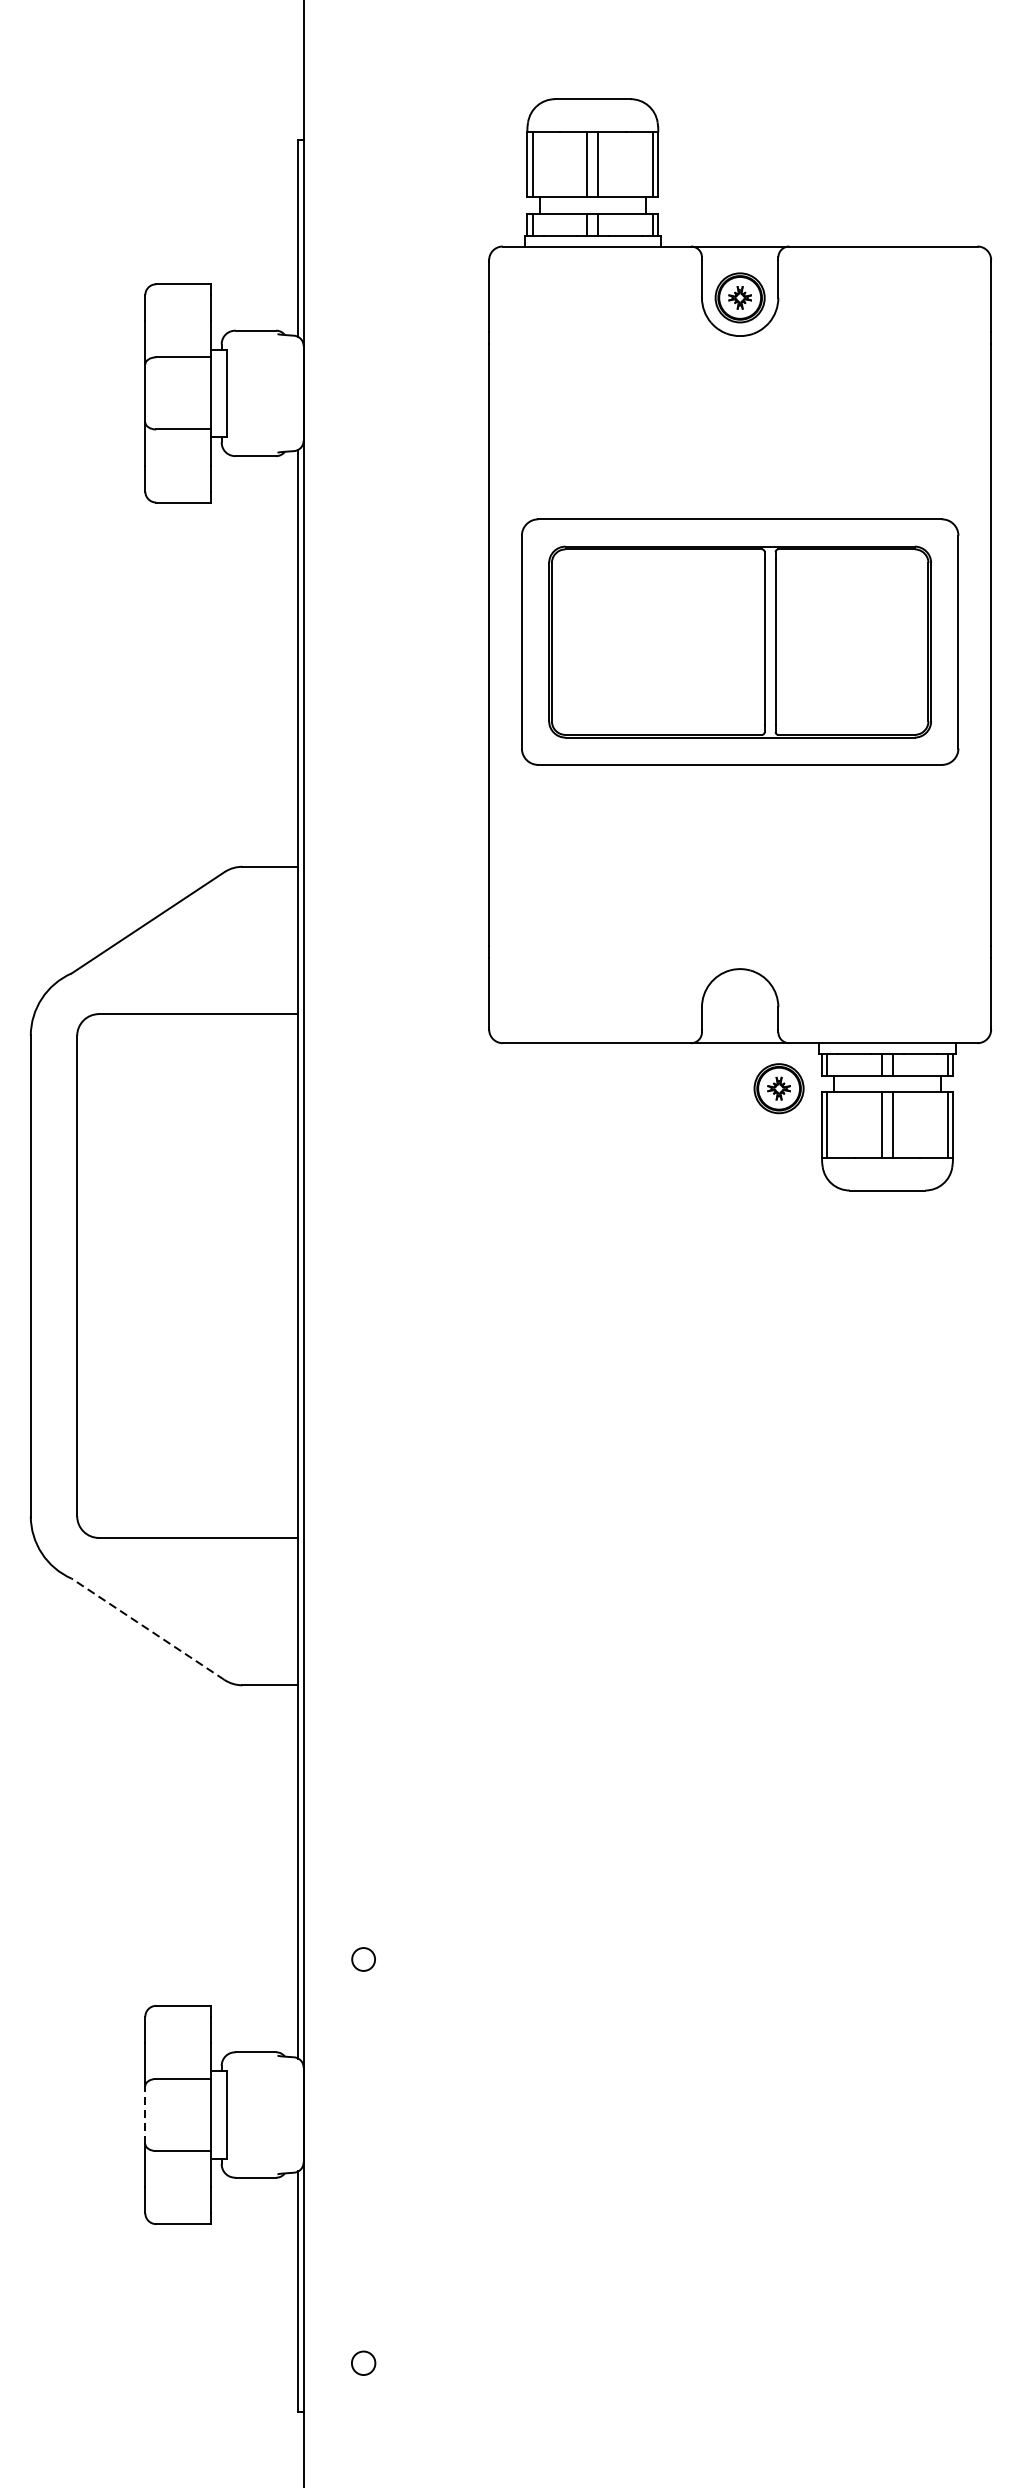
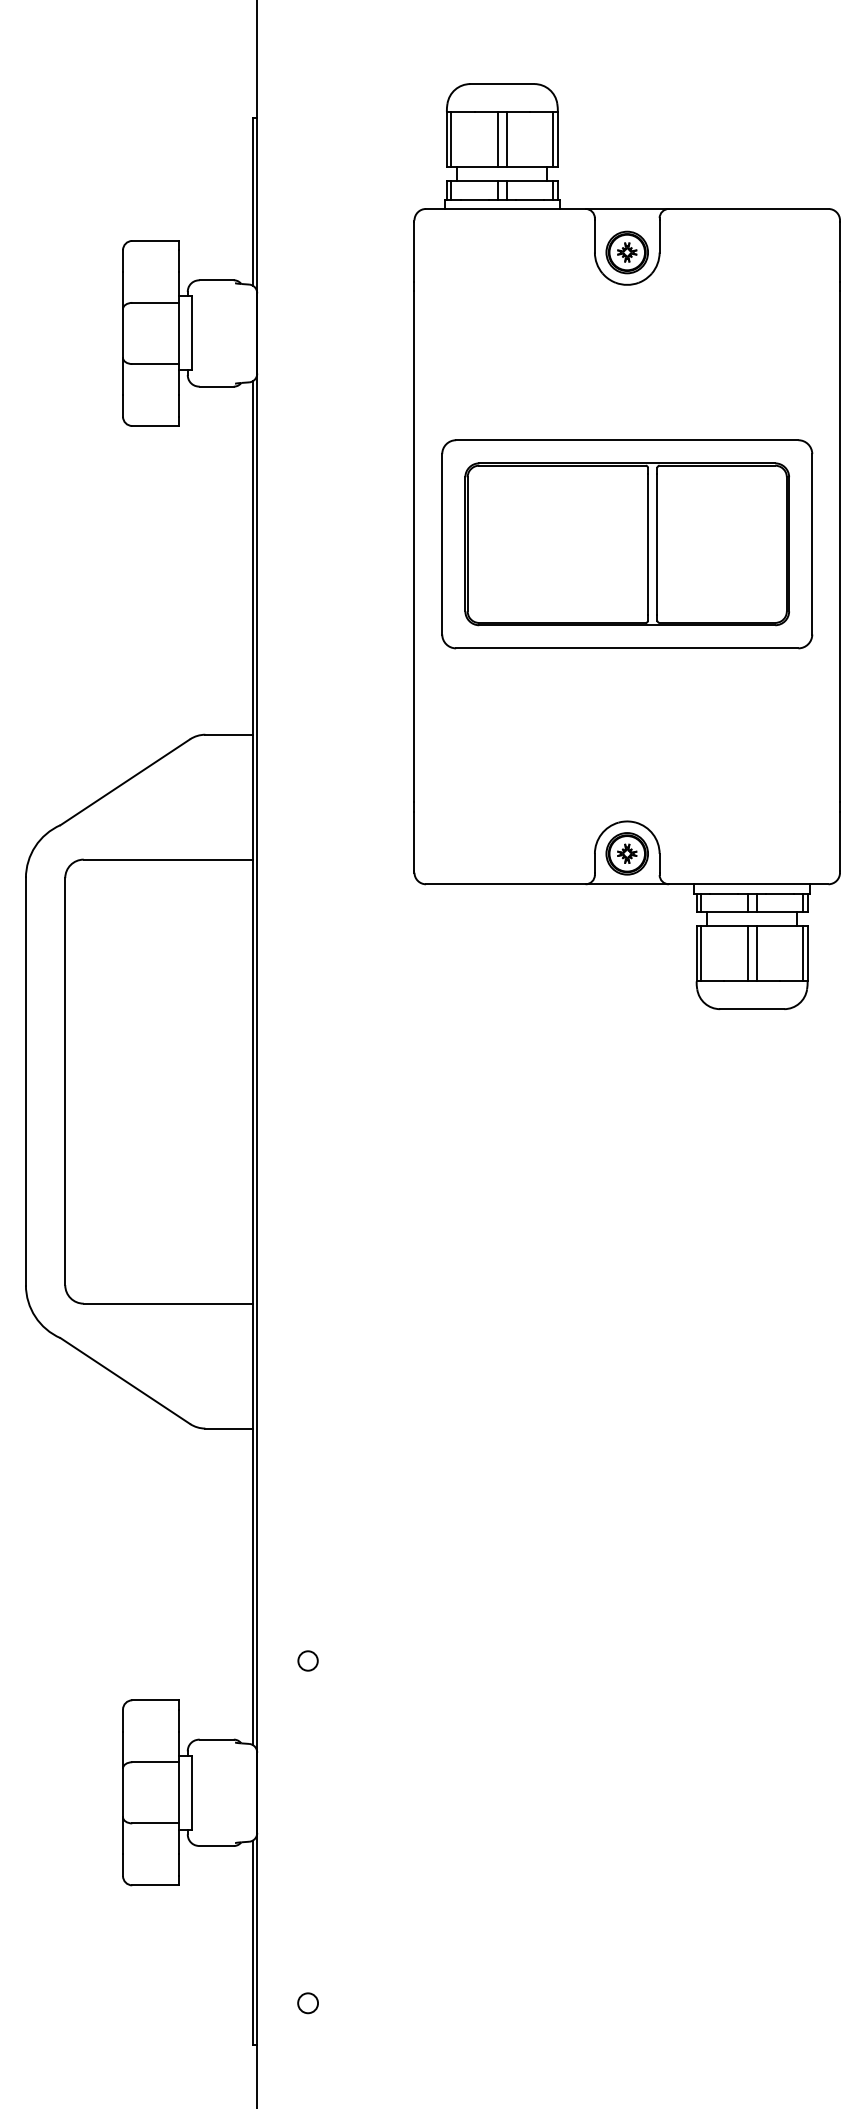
part: (778, 1088) -> (626, 853), moved
line: (148, 1629) -> (125, 1381), dashed -> solid
line: (145, 2114) -> (123, 1792), dashed -> solid

